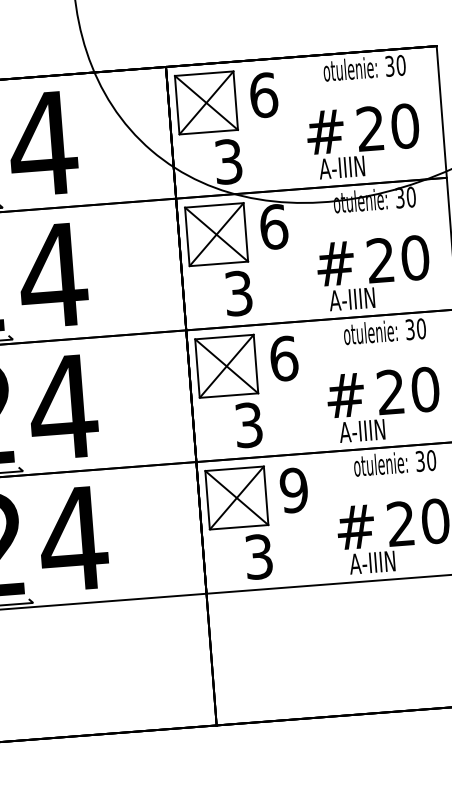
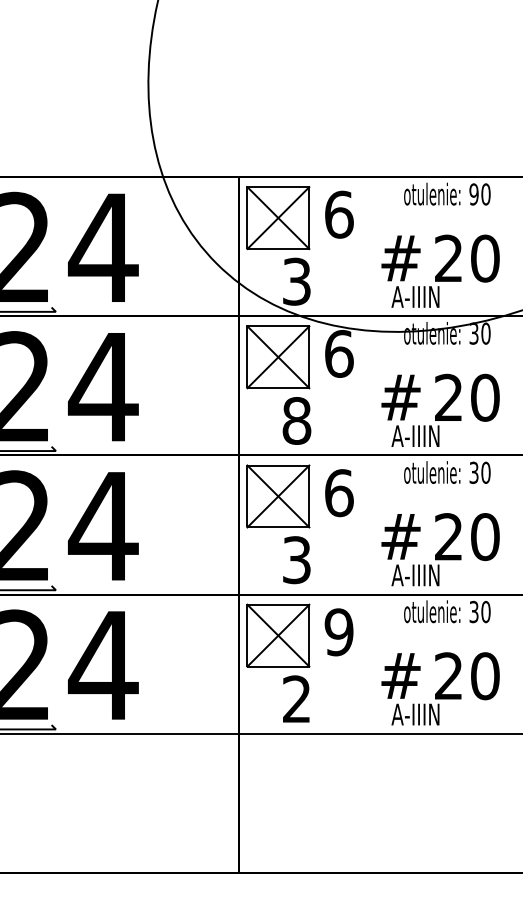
text: (389, 66) -> (473, 194), 30 -> 90
text: (238, 293) -> (296, 420), 3 -> 8
text: (258, 557) -> (296, 699), 3 -> 2

